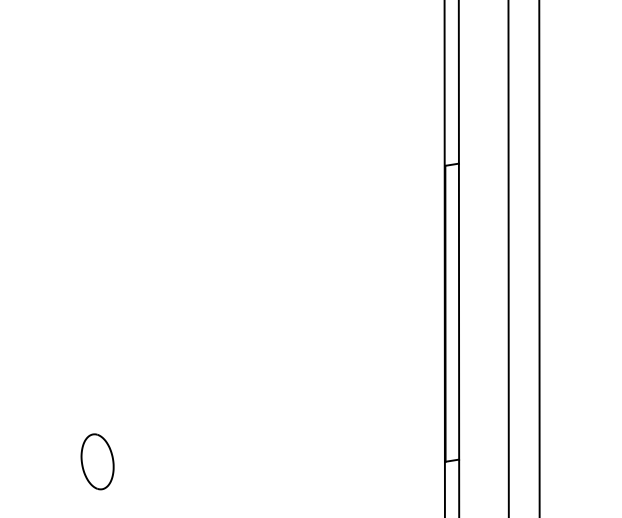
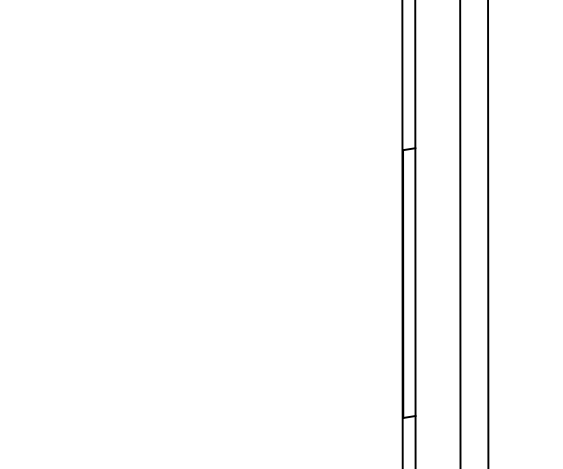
part: (97, 461) -> (88, 417), removed

